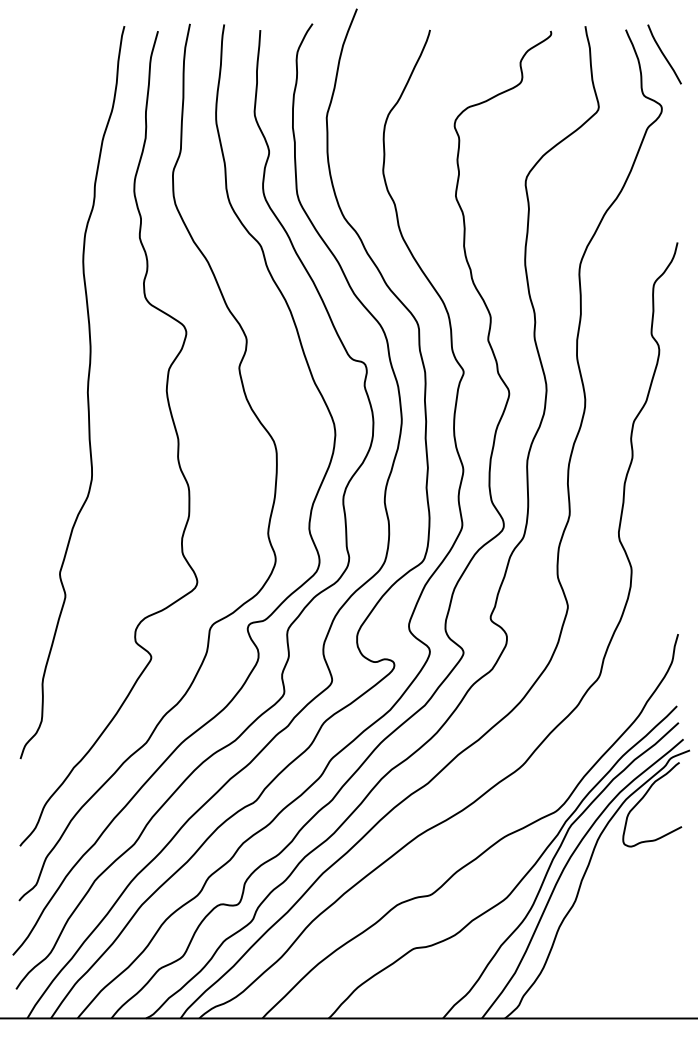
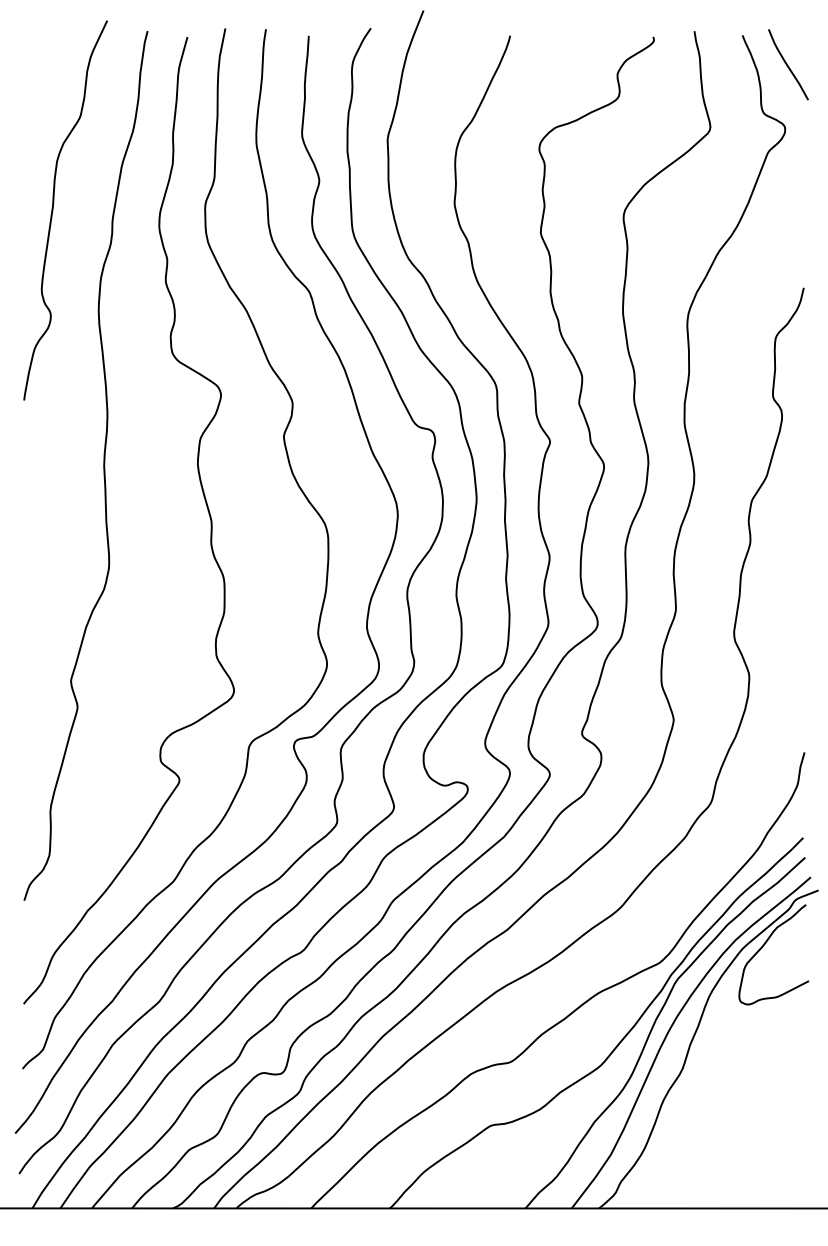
curve: (45, 177) -> (53, 210), added

